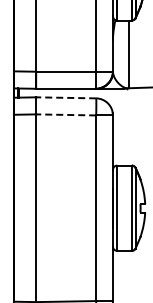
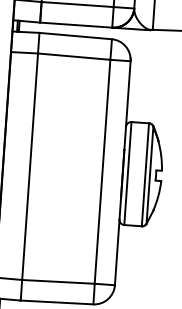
line: (65, 97) -> (74, 35), dashed -> solid
line: (65, 114) -> (73, 56), dashed -> solid

